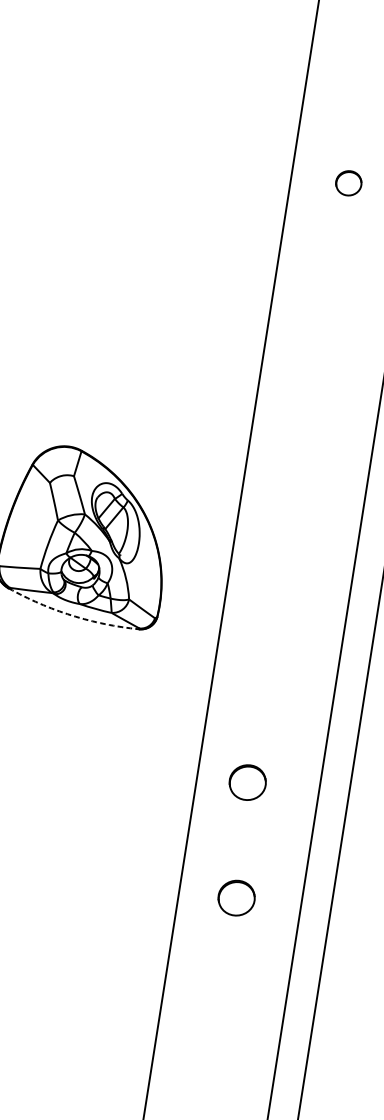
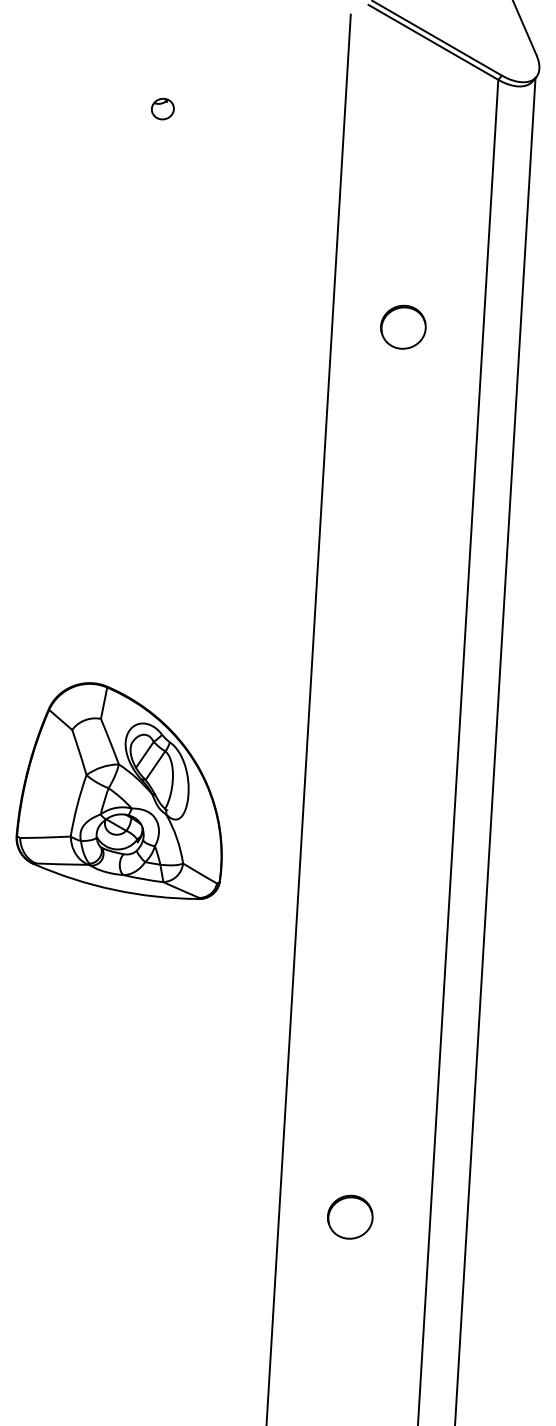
part: (348, 182) -> (403, 326), size x1.43
arc: (71, 615) -> (114, 890), dashed -> solid
part: (248, 782) -> (350, 1073), removed

